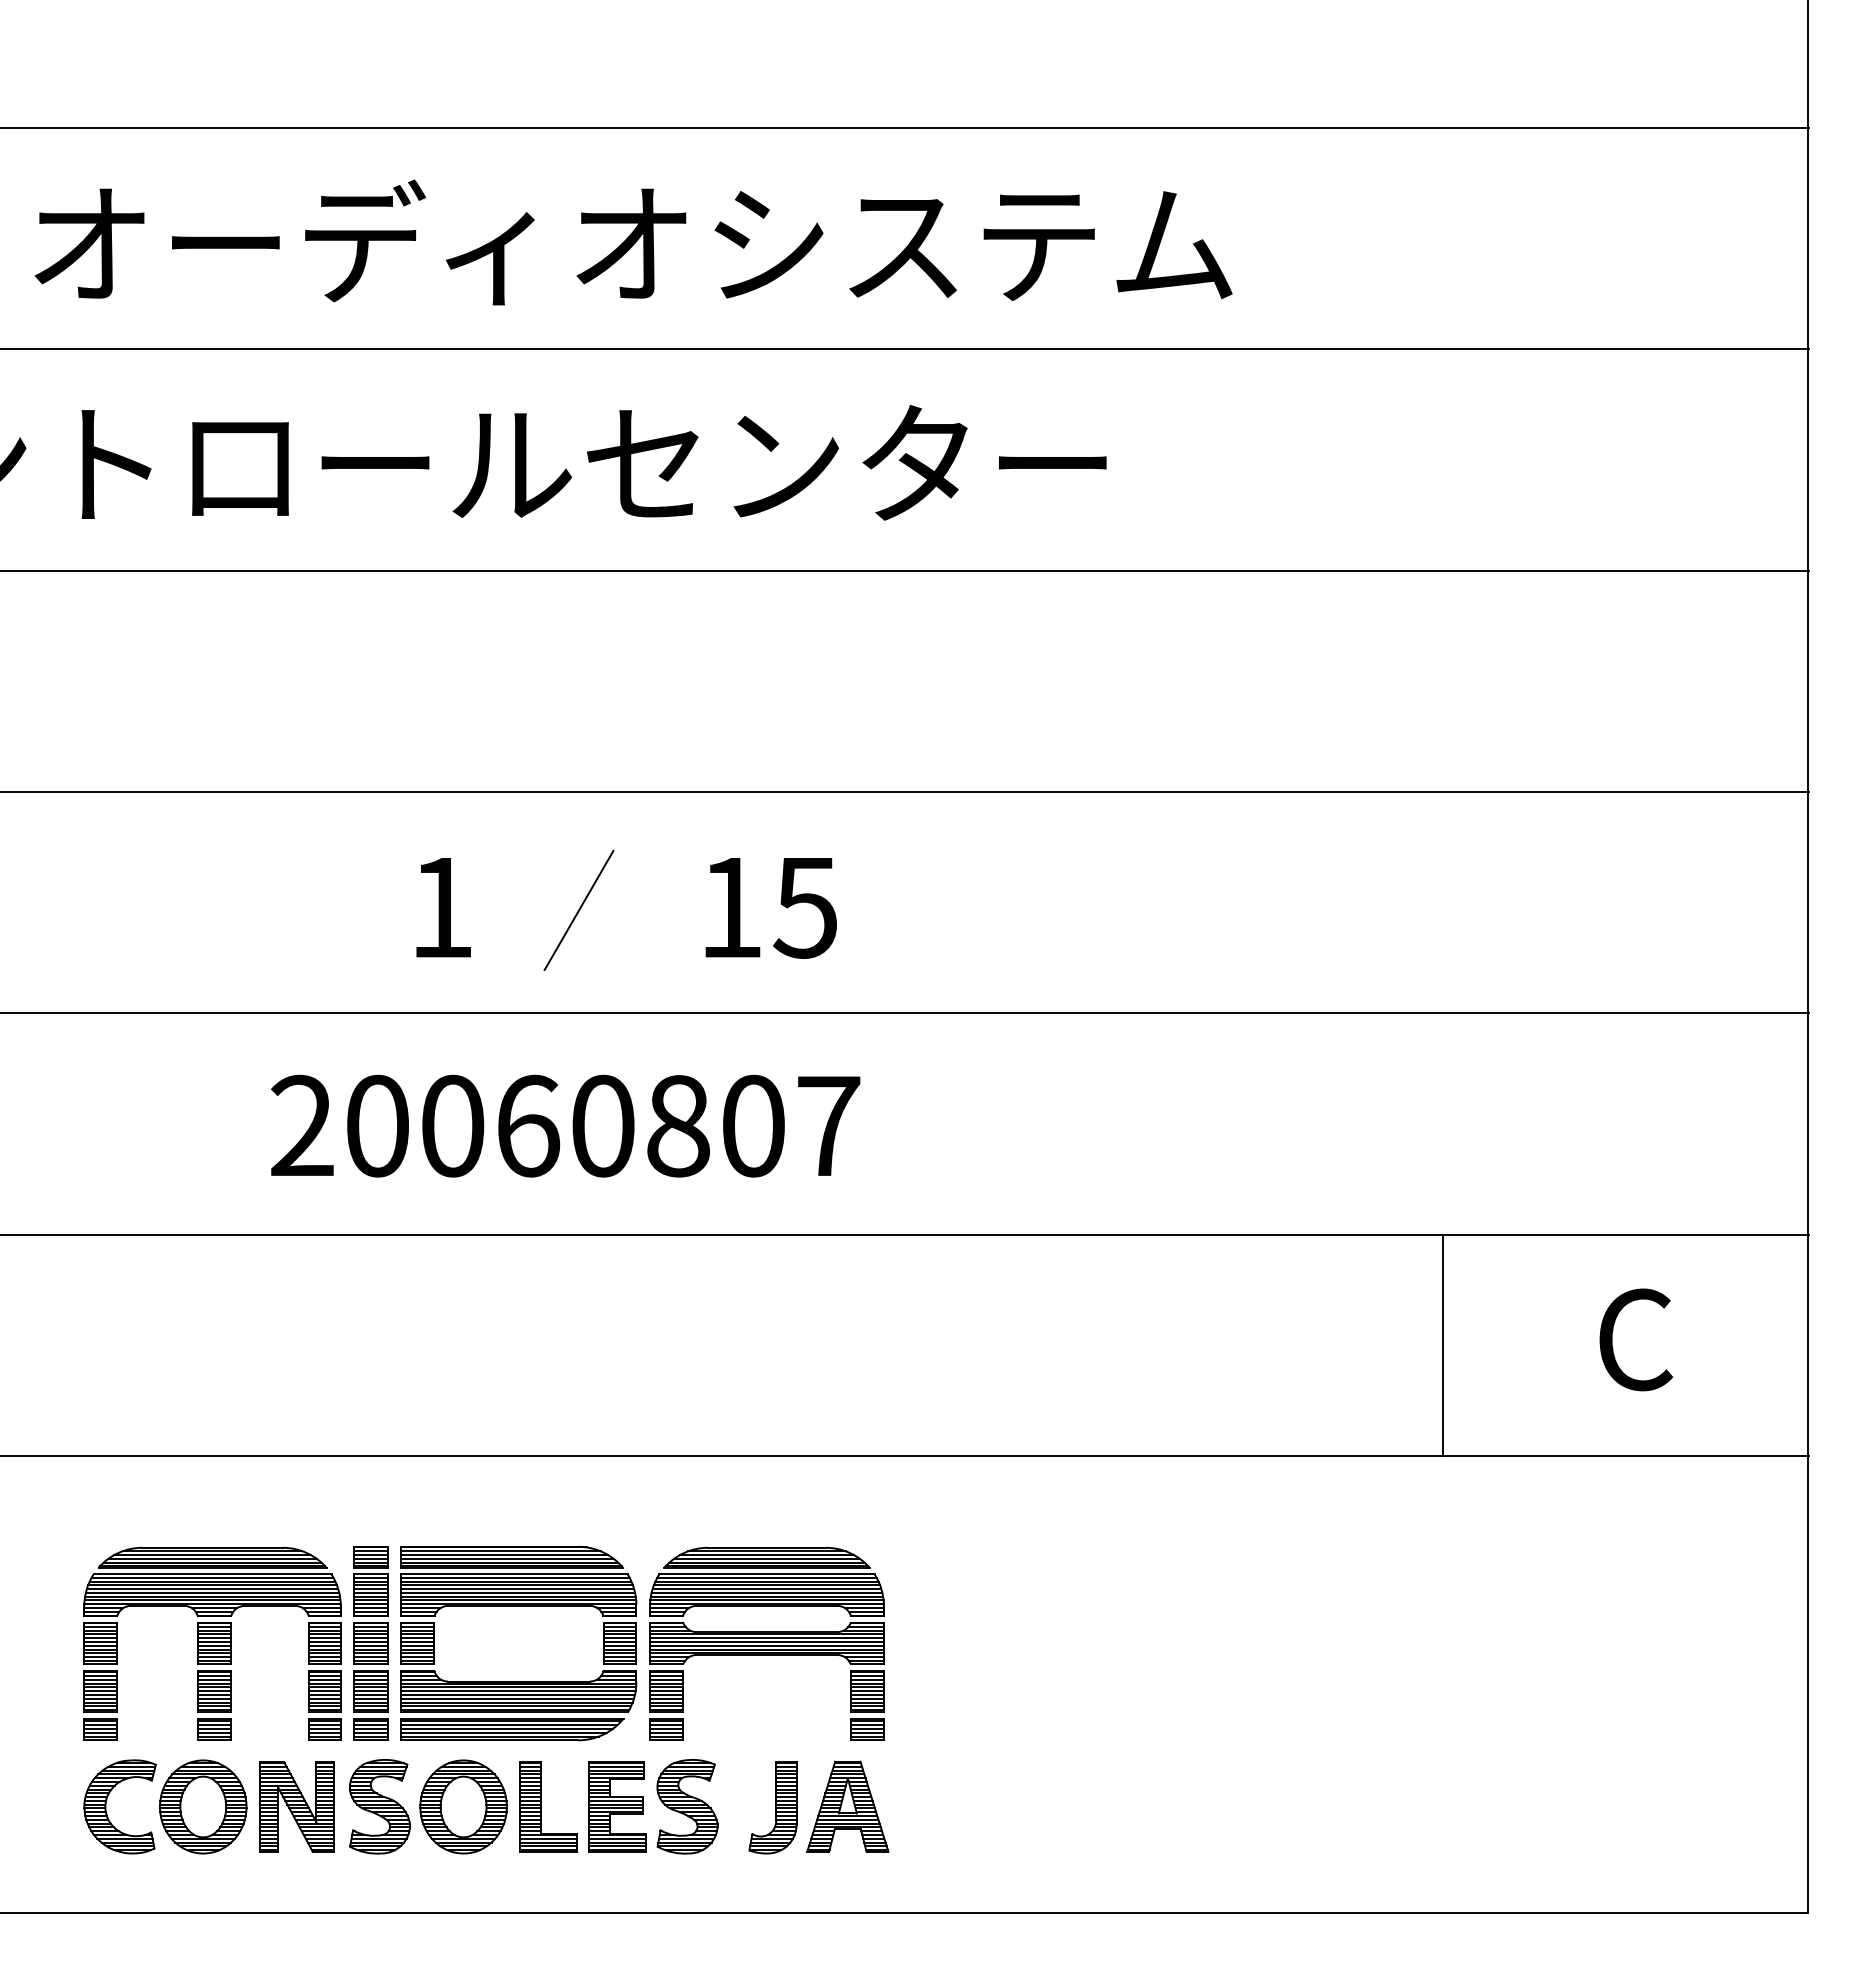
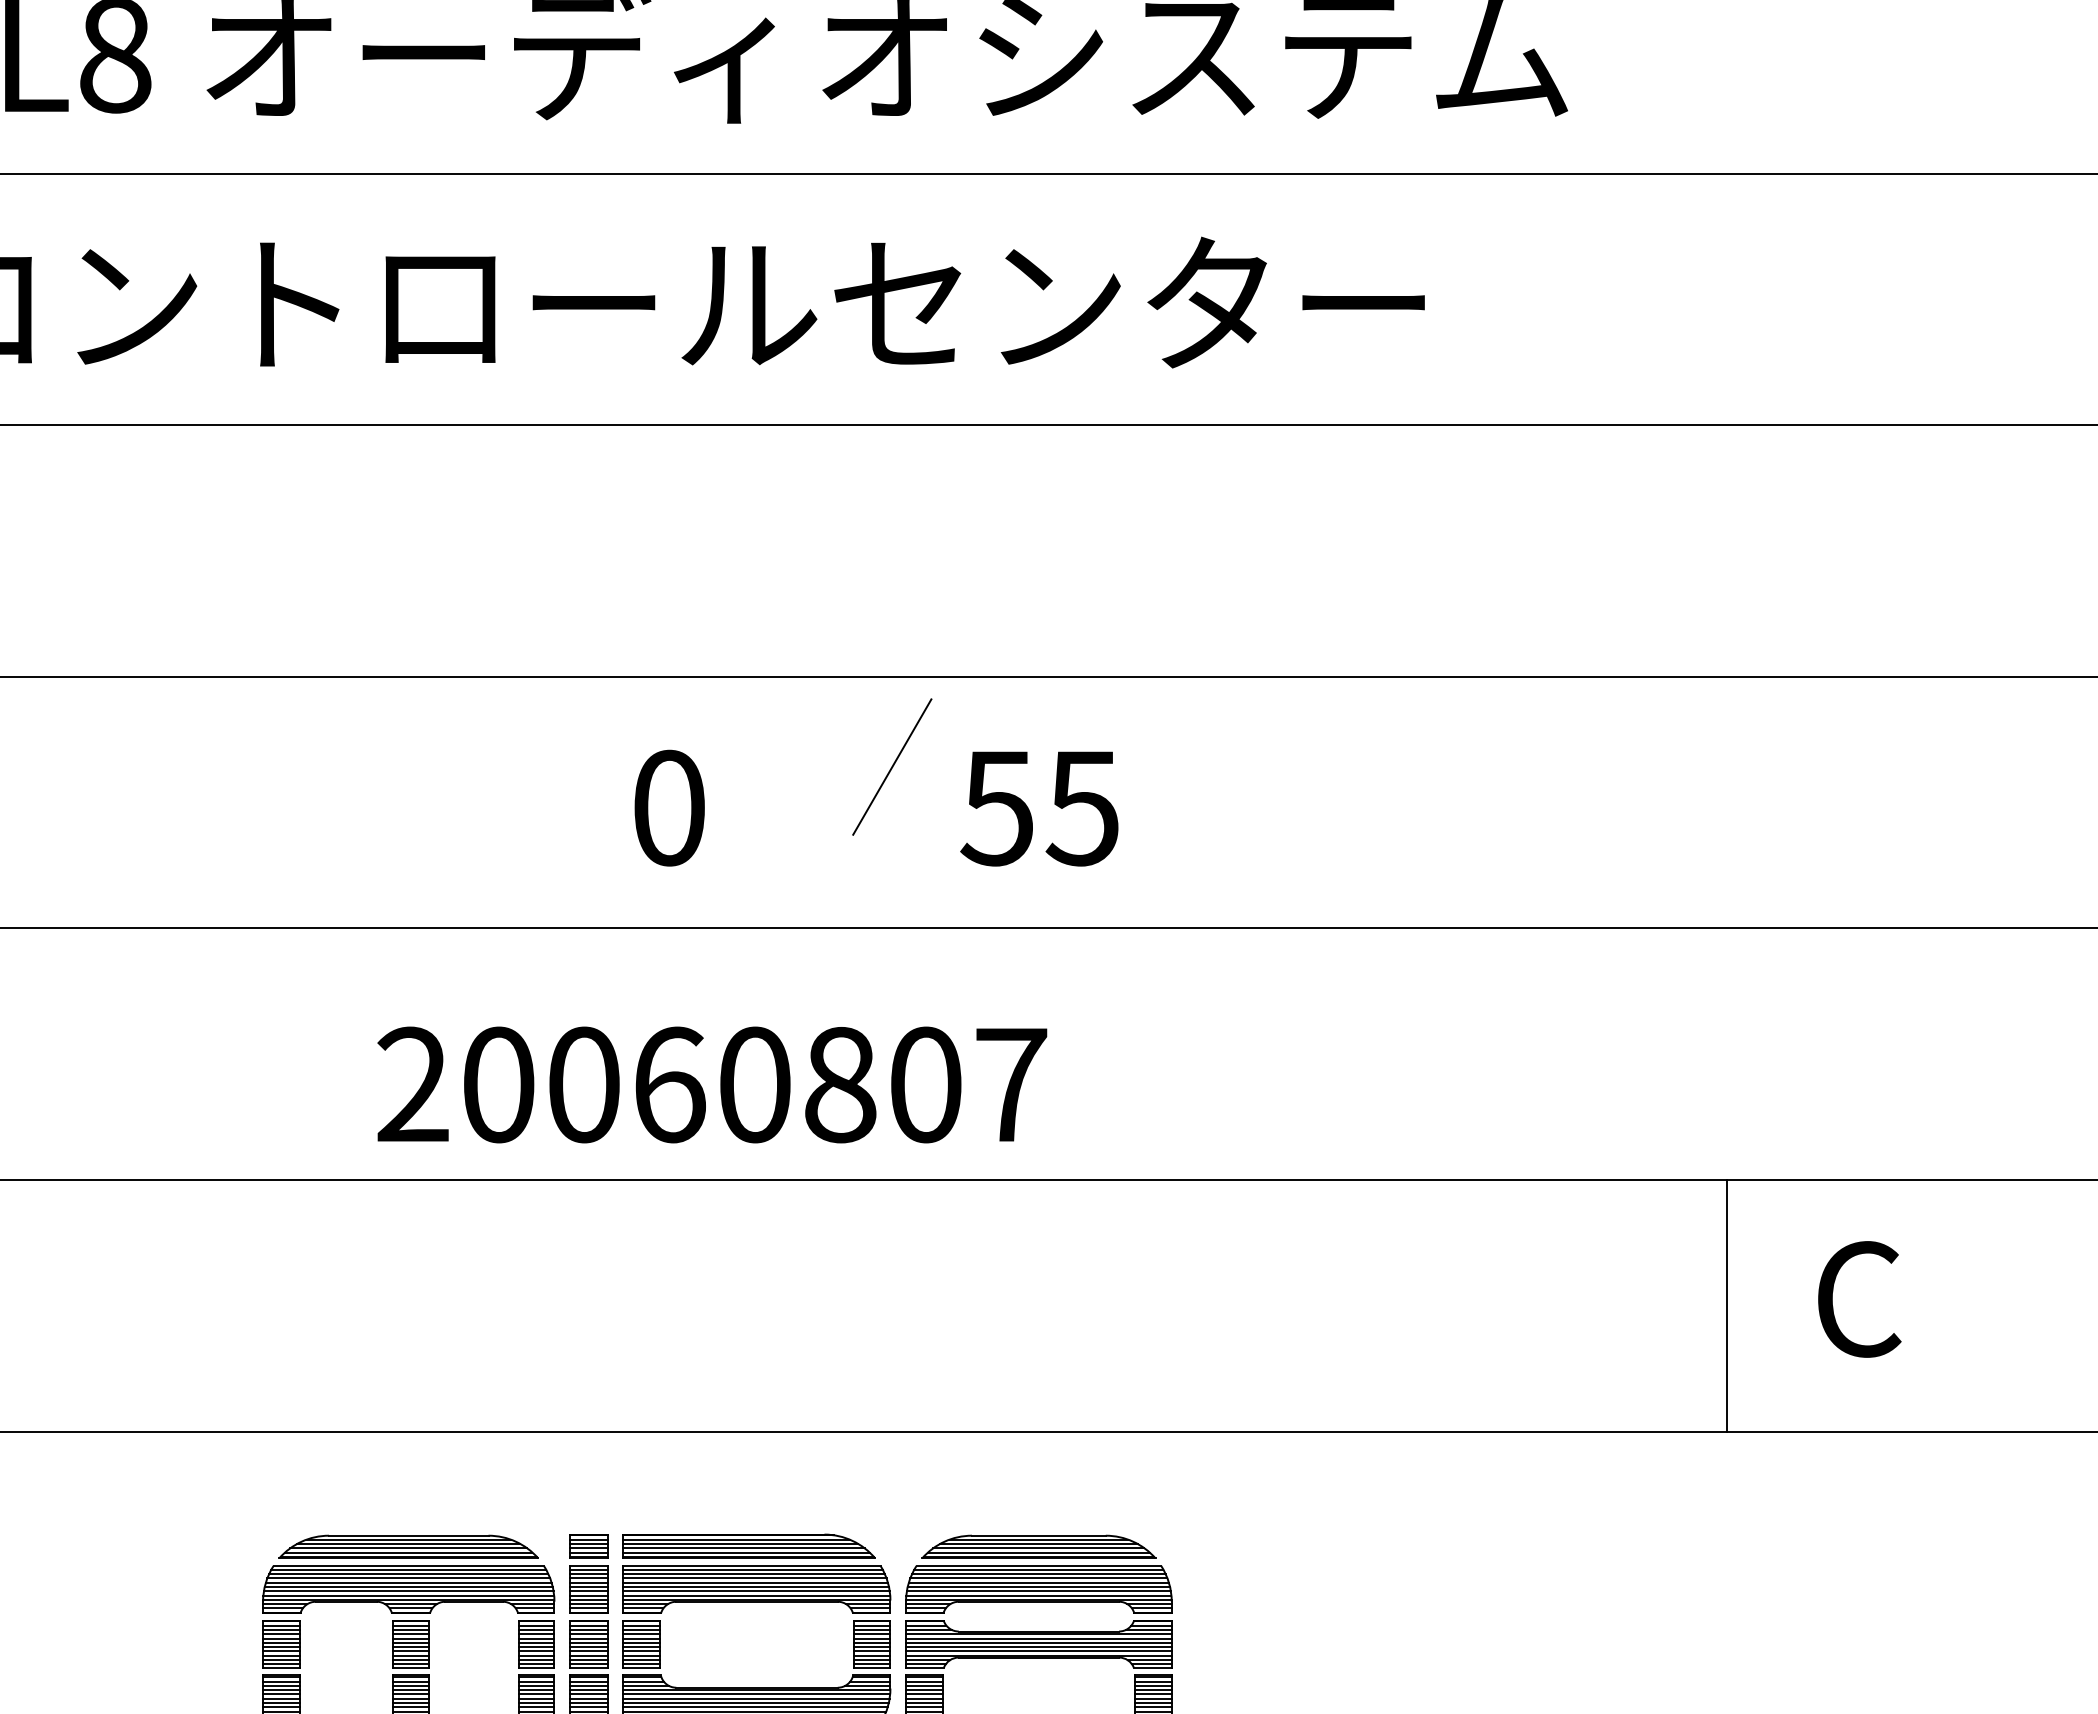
text: (442, 907) -> (670, 808), 1 -> 0
text: (729, 908) -> (996, 809), 15 -> 55
line: (578, 909) -> (891, 765), moved
text: (565, 1125) -> (712, 1084), moved
text: (1635, 1339) -> (1858, 1298), moved
line: (1442, 1345) -> (1727, 1305), moved

